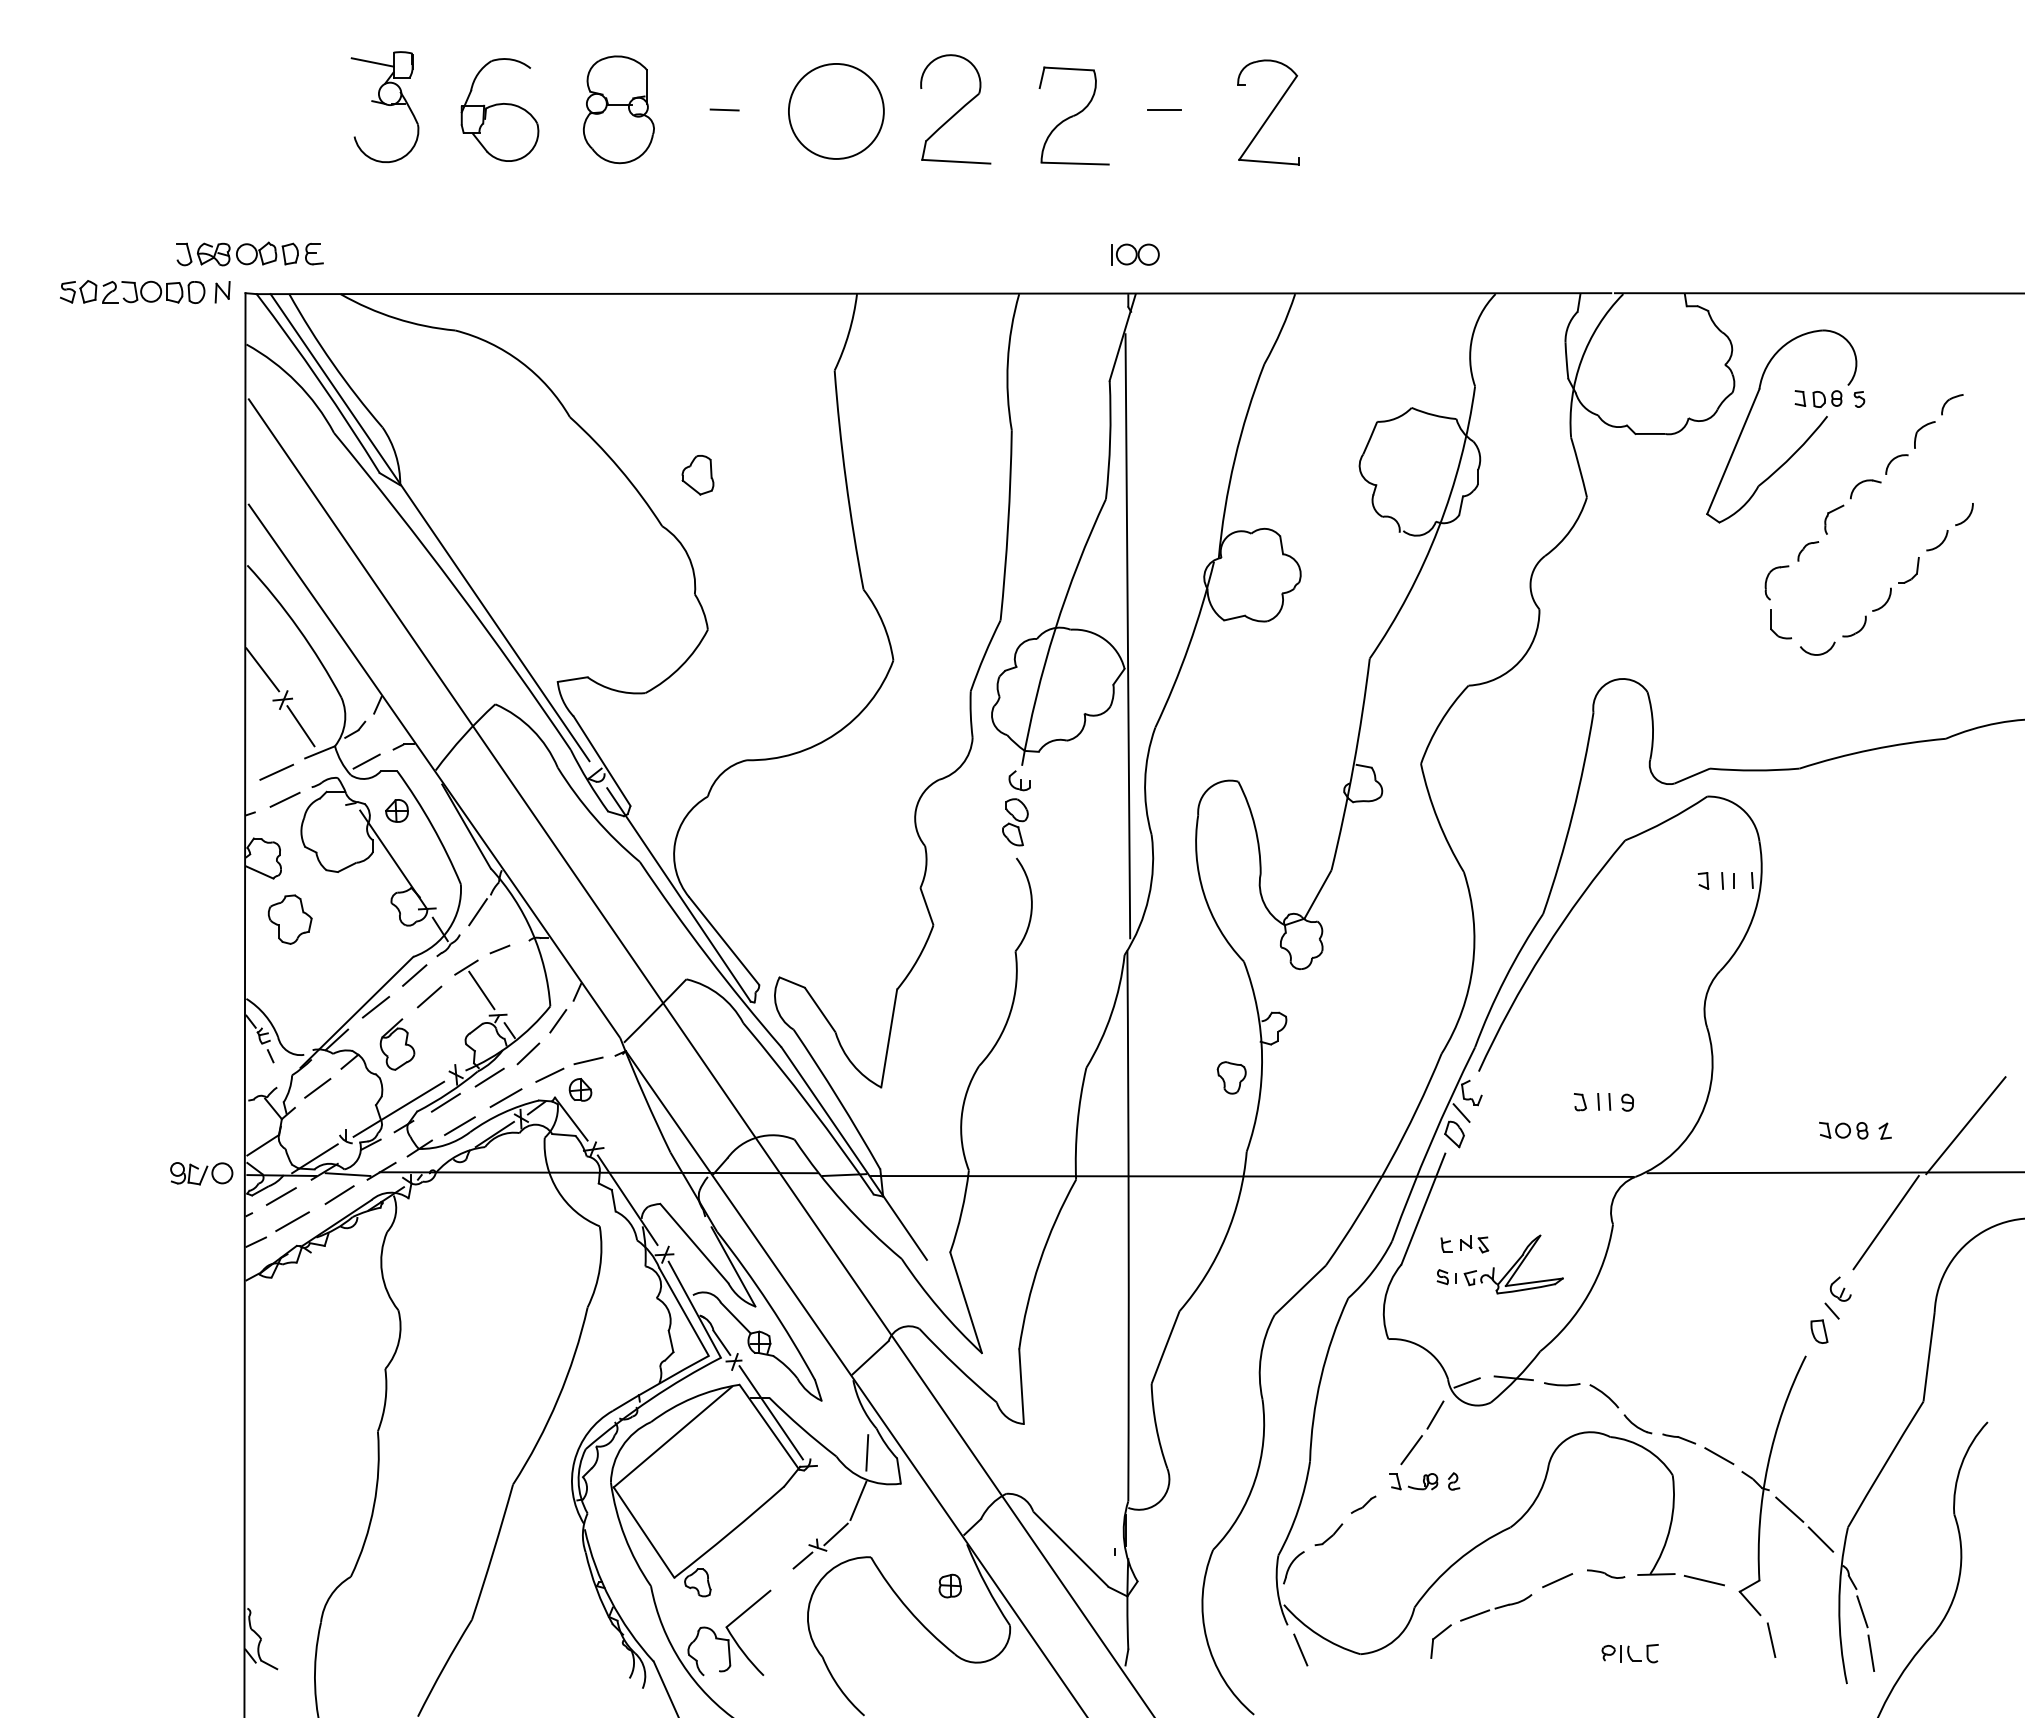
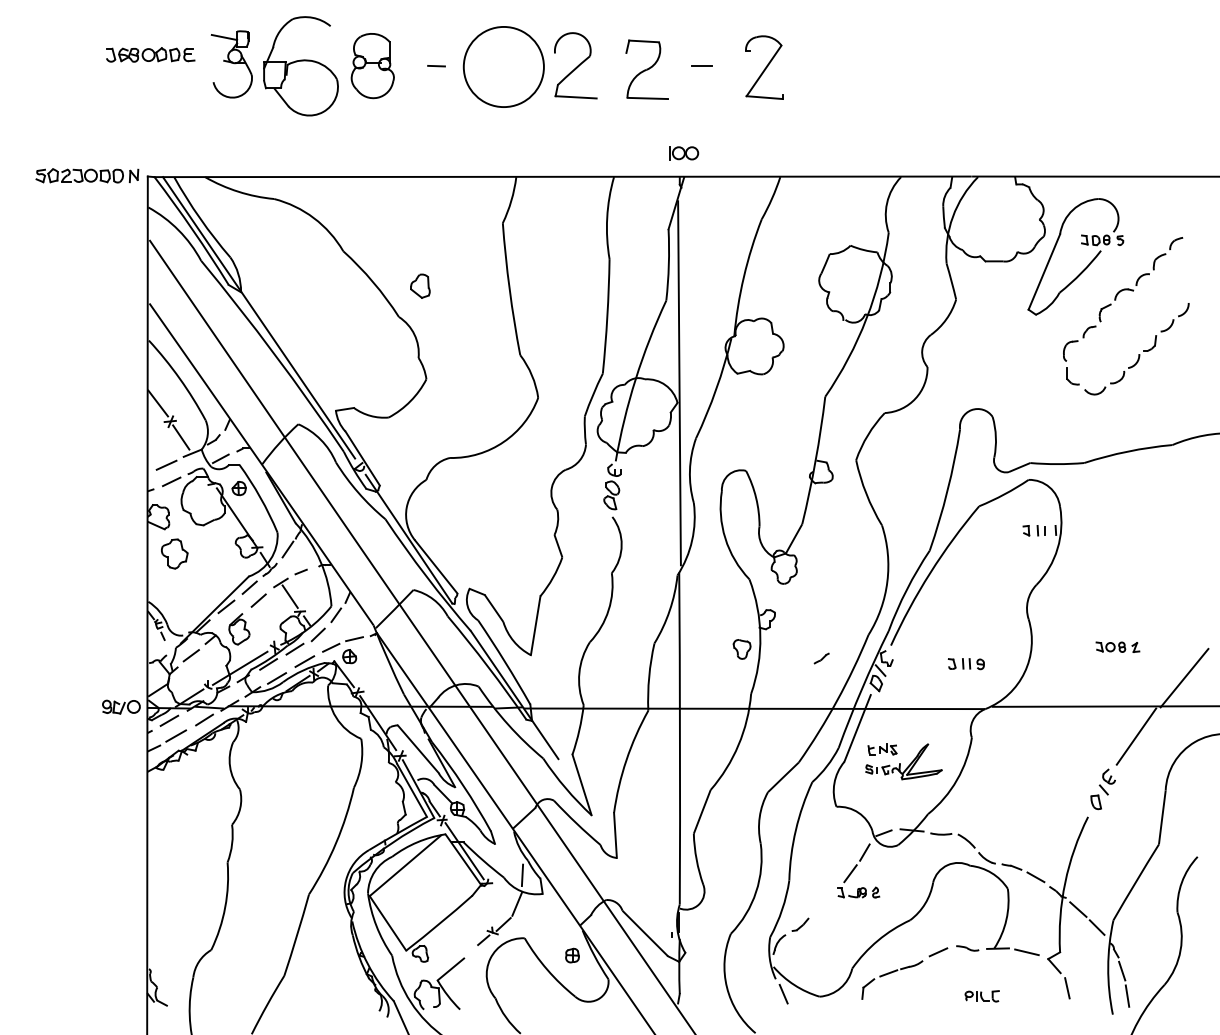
part: (500, 108) -> (301, 65), size x1.6
circle: (835, 110) -> (503, 66), size x1.4
part: (249, 253) -> (150, 54), moved
part: (1854, 1129) -> (1117, 646), moved
line: (1363, 1504) -> (821, 658), moved

